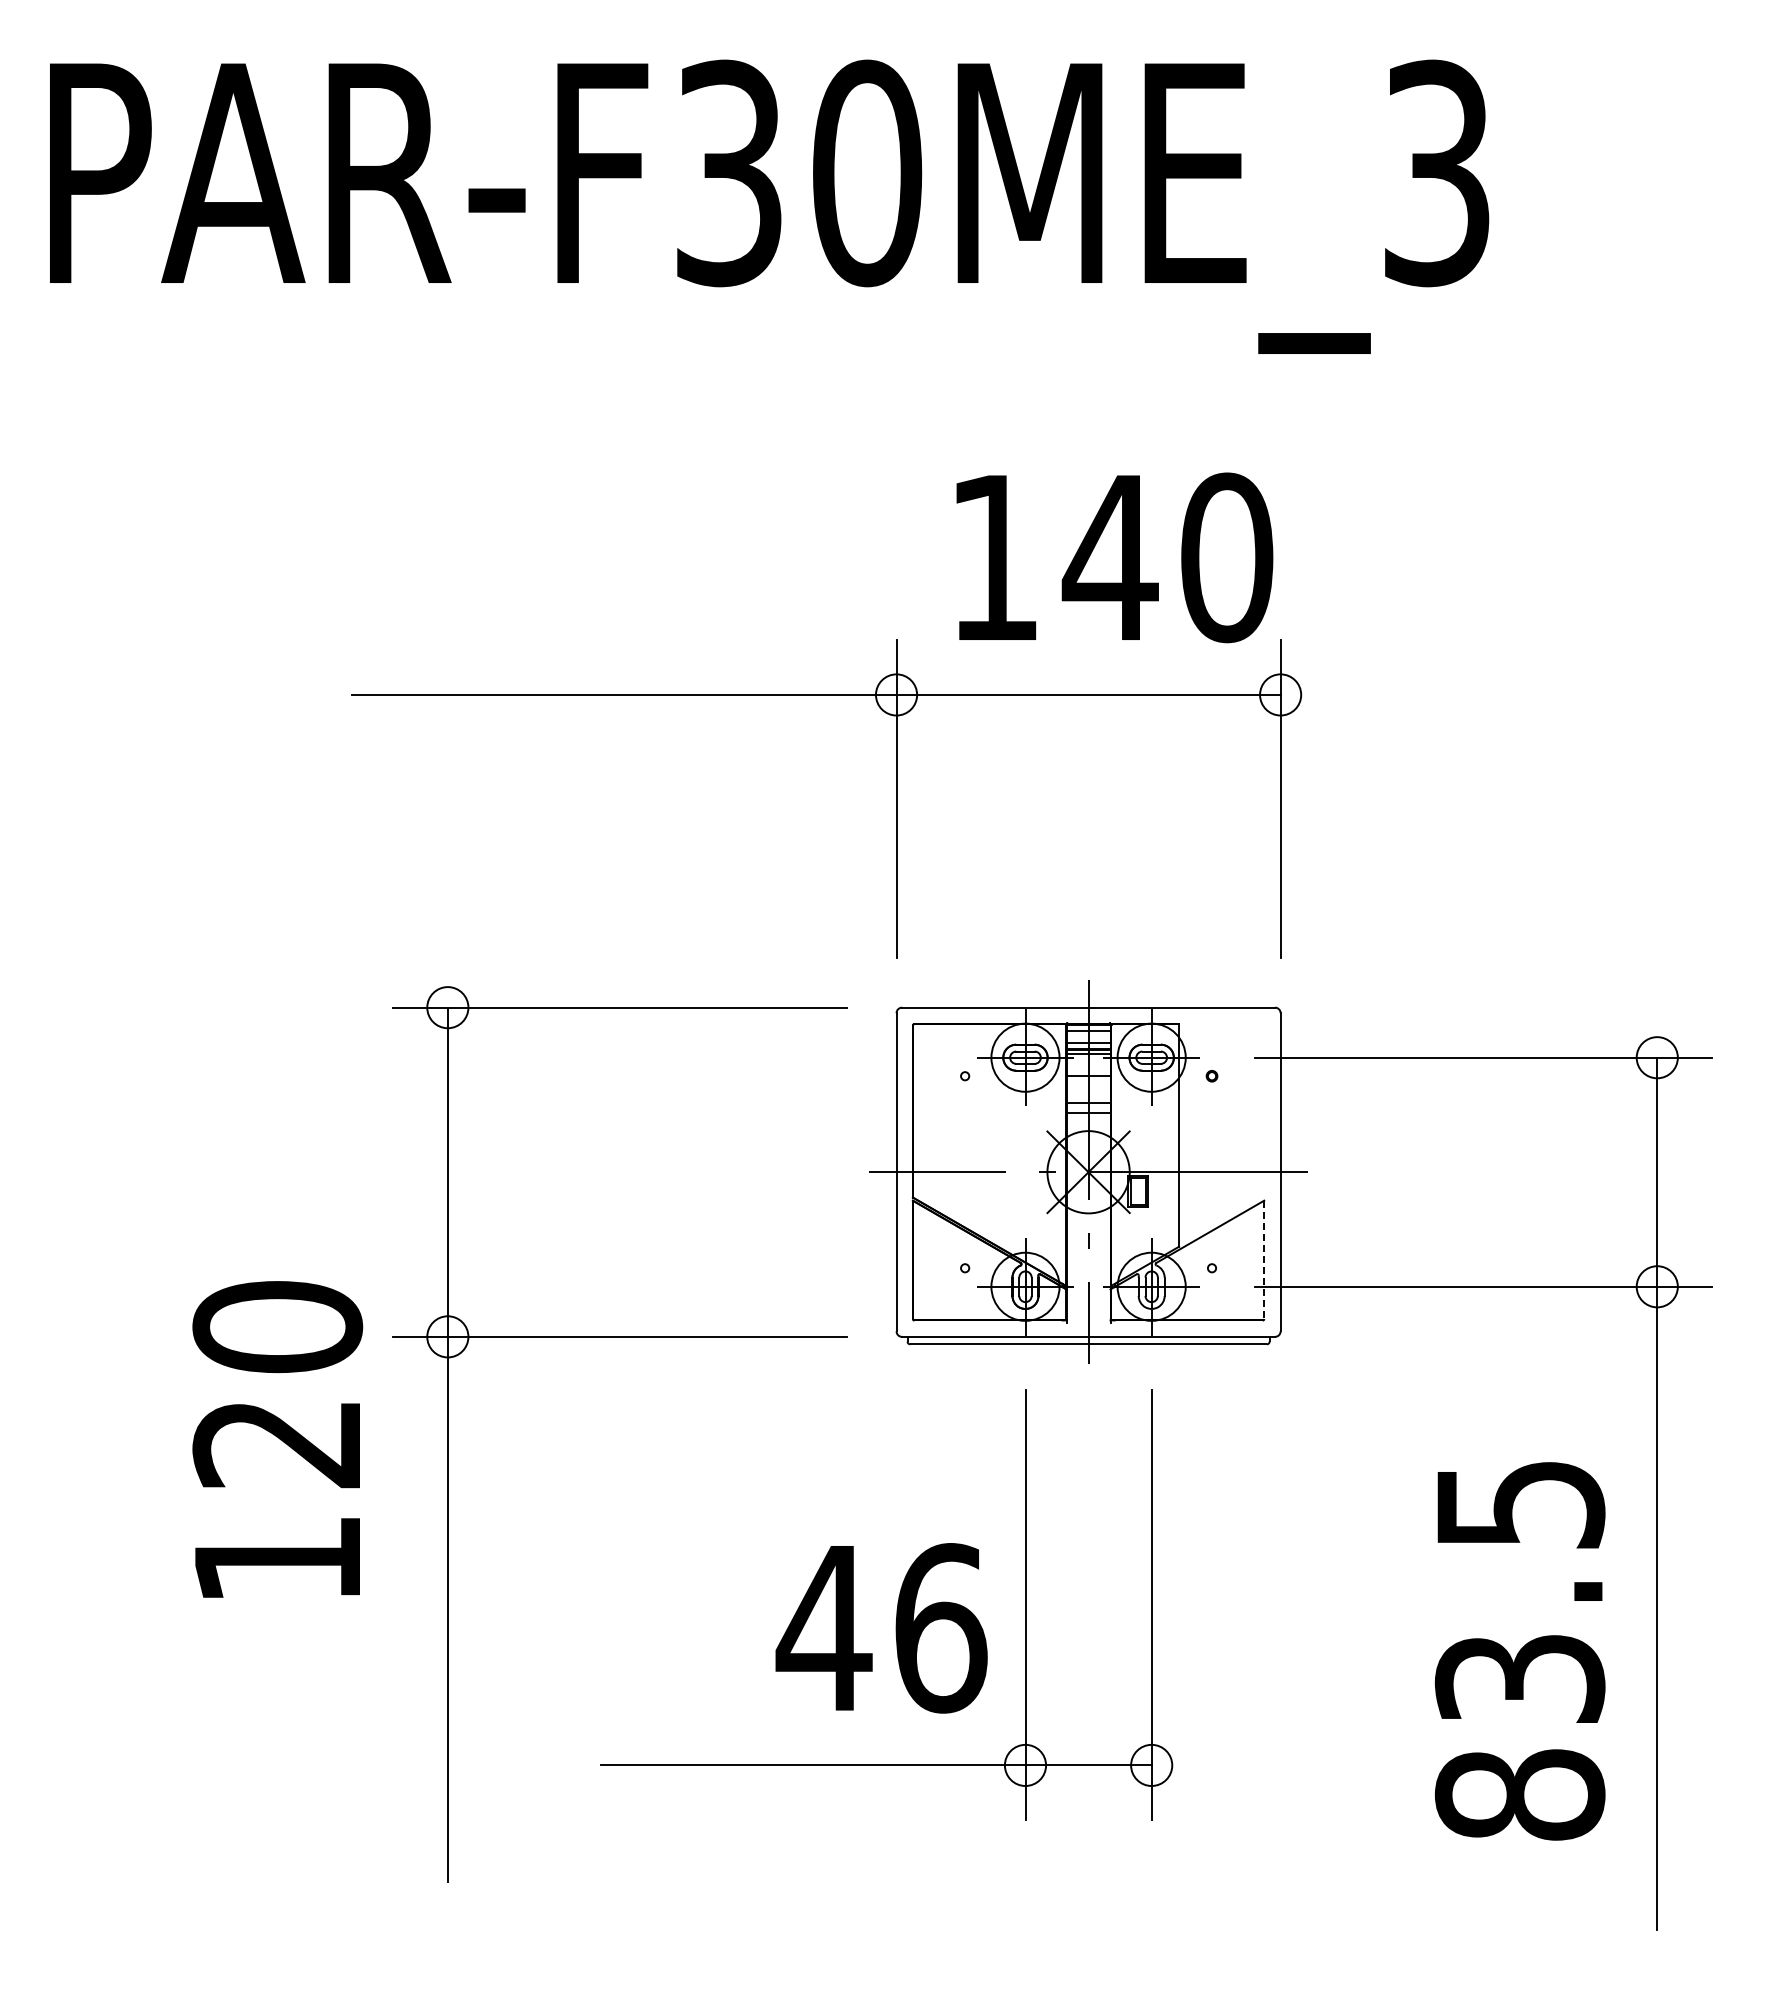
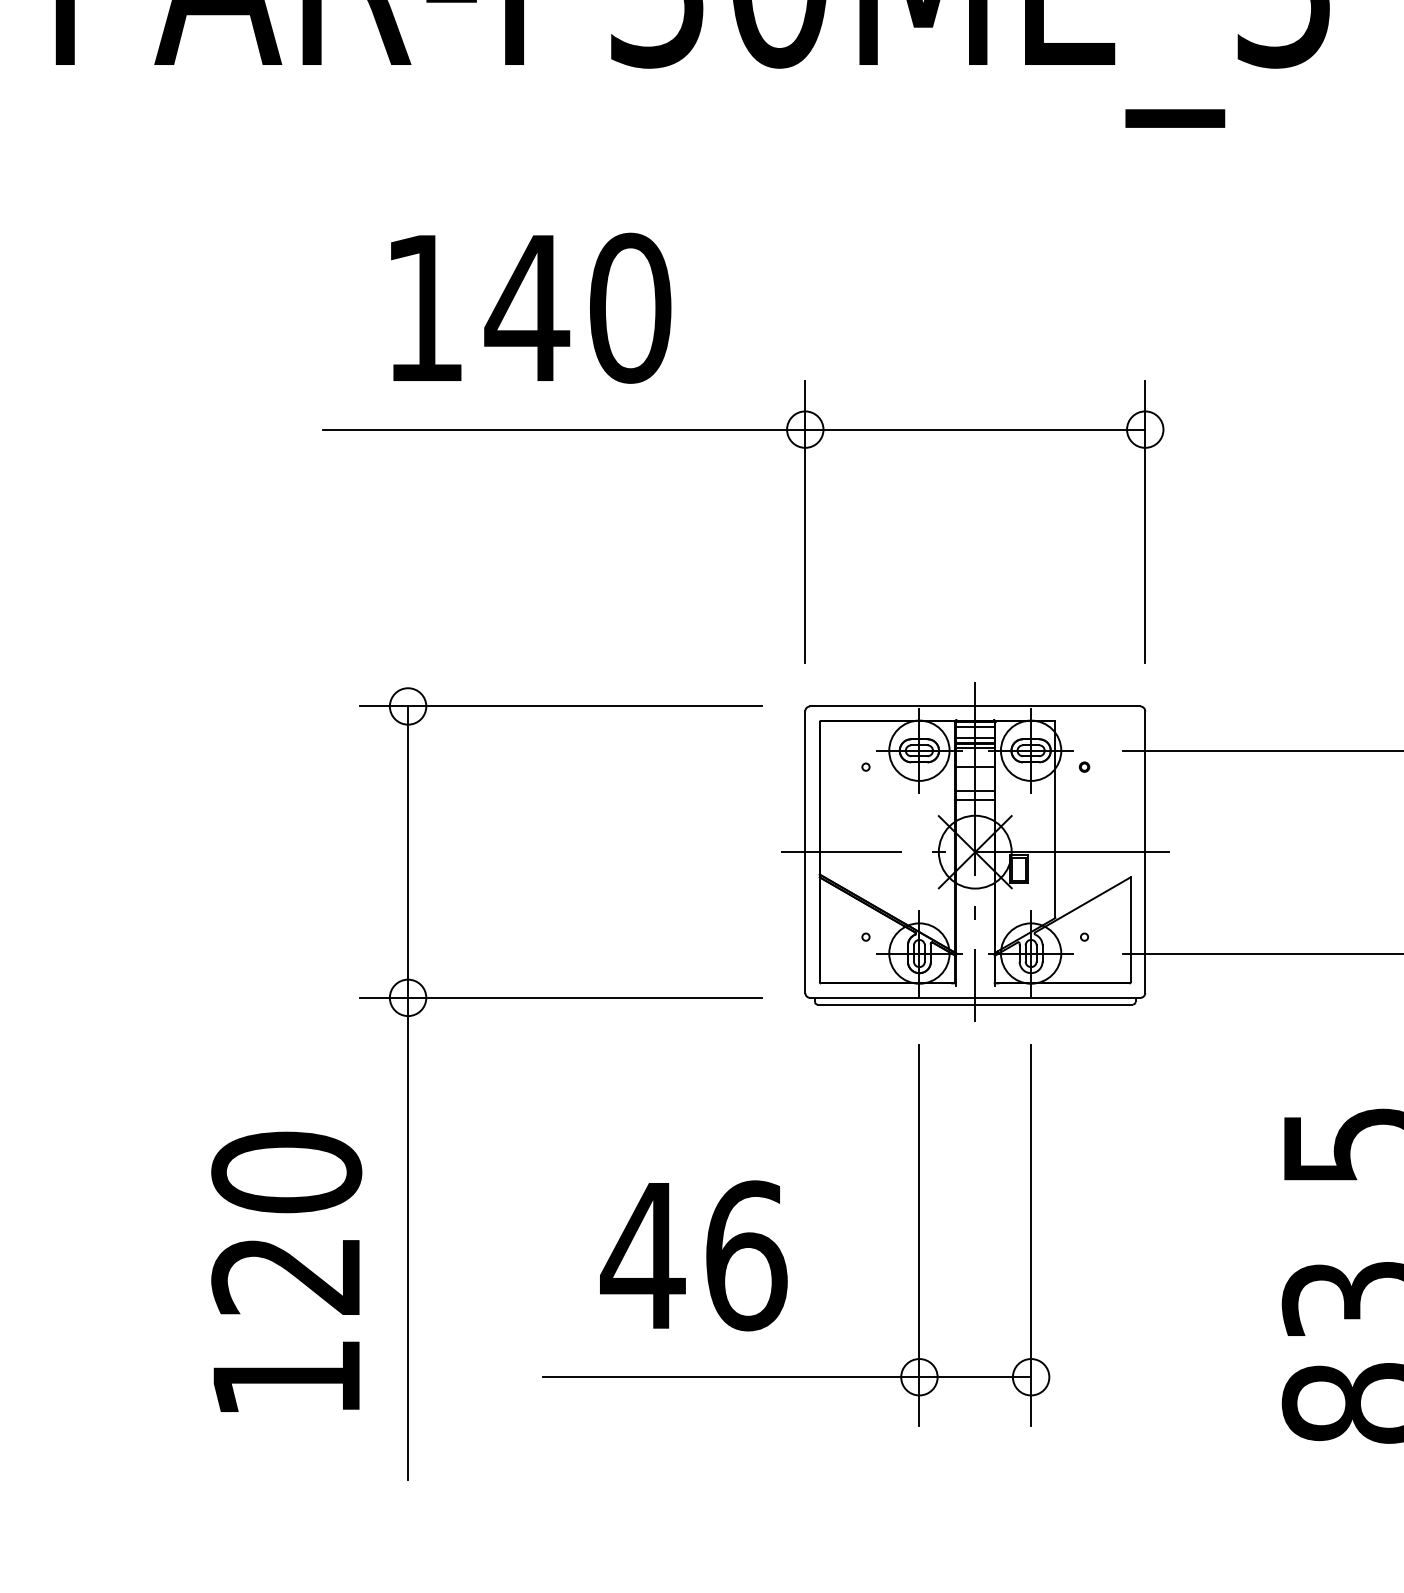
text: (1114, 557) -> (530, 307), moved
line: (1264, 1260) -> (1130, 930), dashed -> solid
text: (277, 1439) -> (286, 1271), moved
text: (881, 1628) -> (693, 1256), moved

